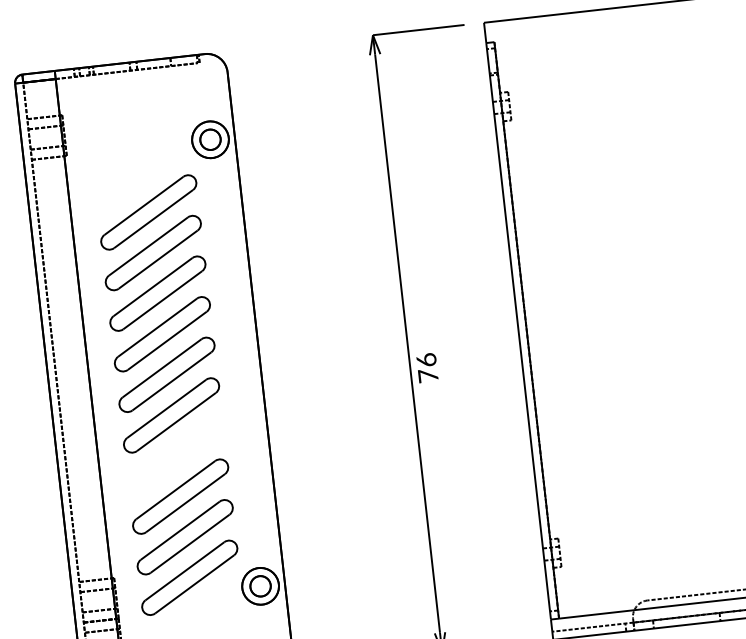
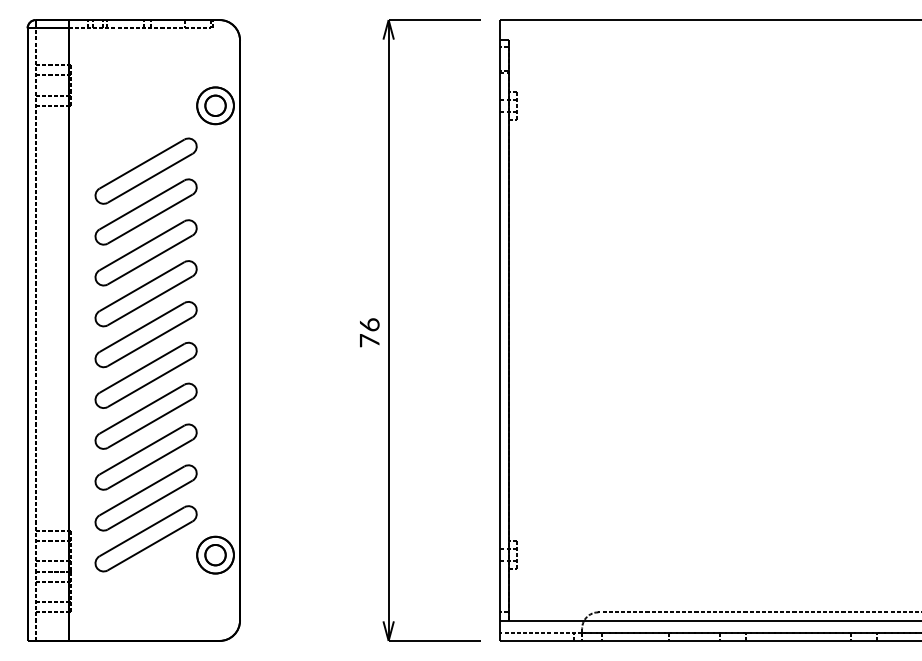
text: (427, 367) -> (369, 332), moved
part: (175, 455) -> (145, 415), added

